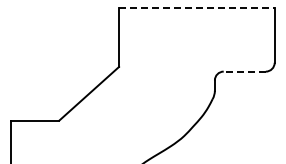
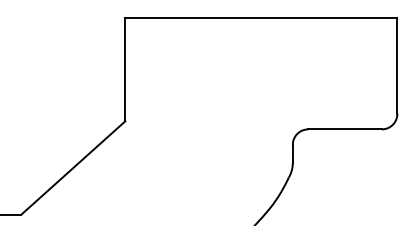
line: (196, 7) -> (260, 17), dashed -> solid
line: (244, 71) -> (344, 129), dashed -> solid

